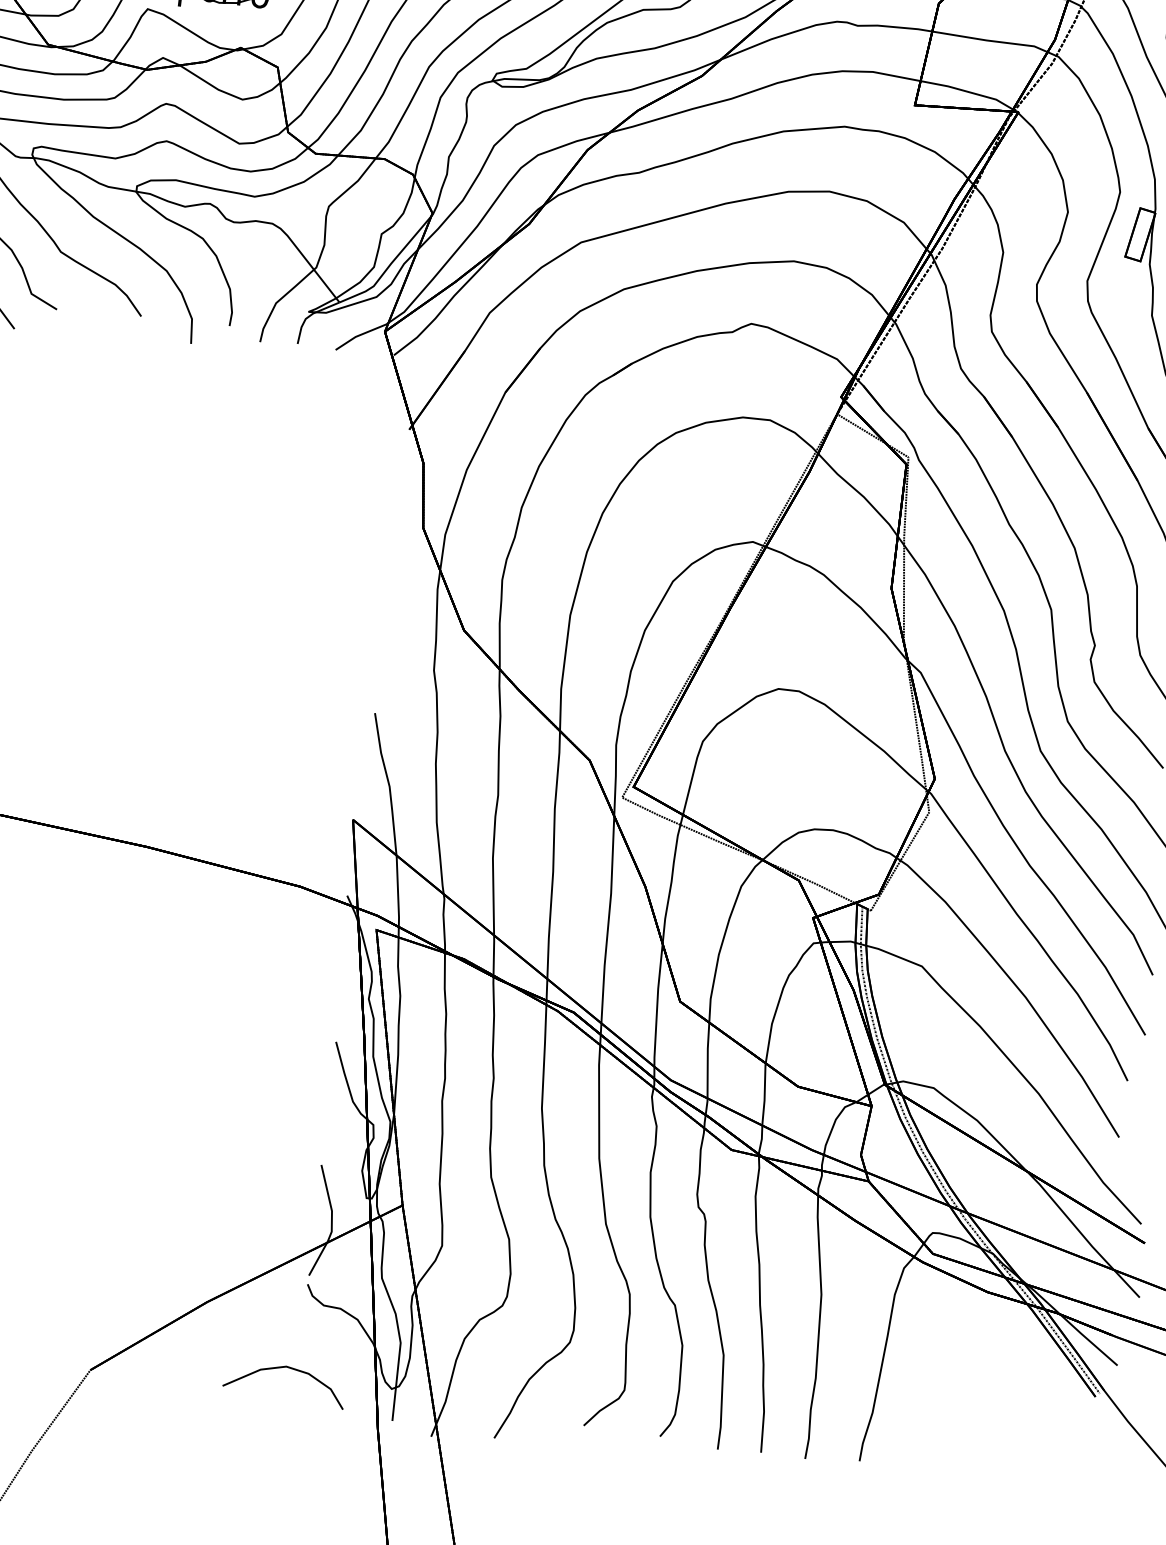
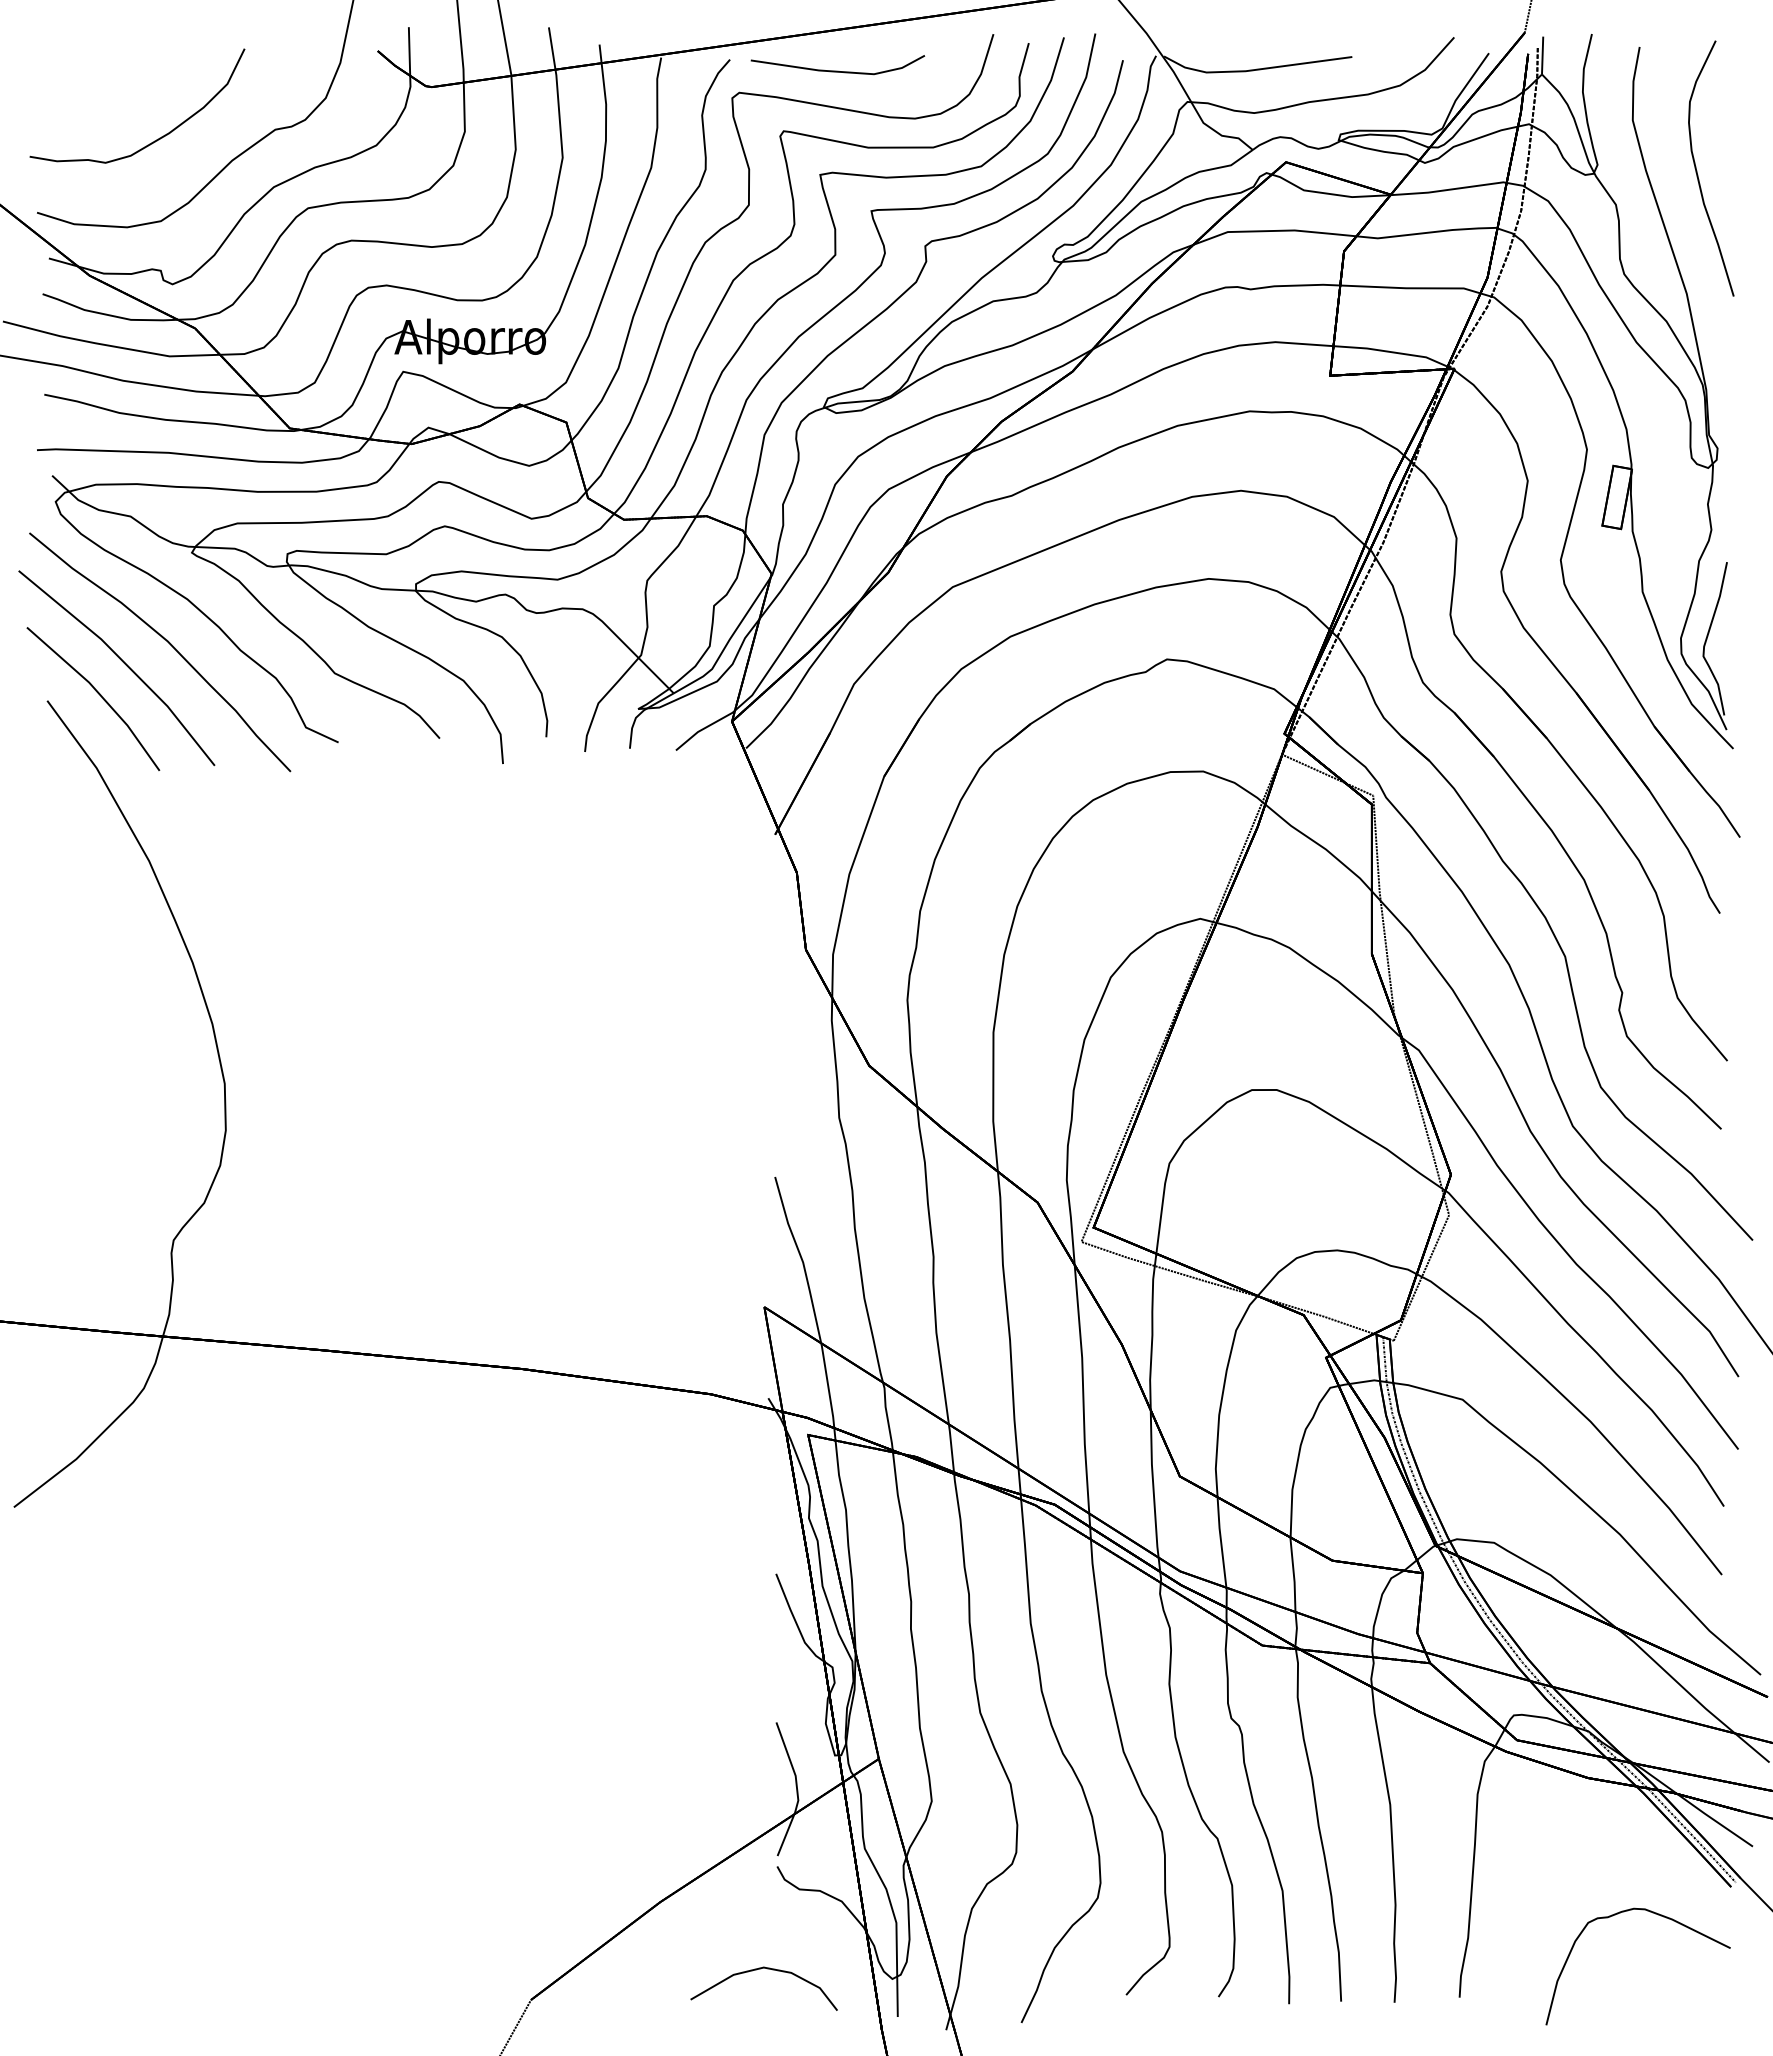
part: (1030, 1412) -> (1655, 1914), added

